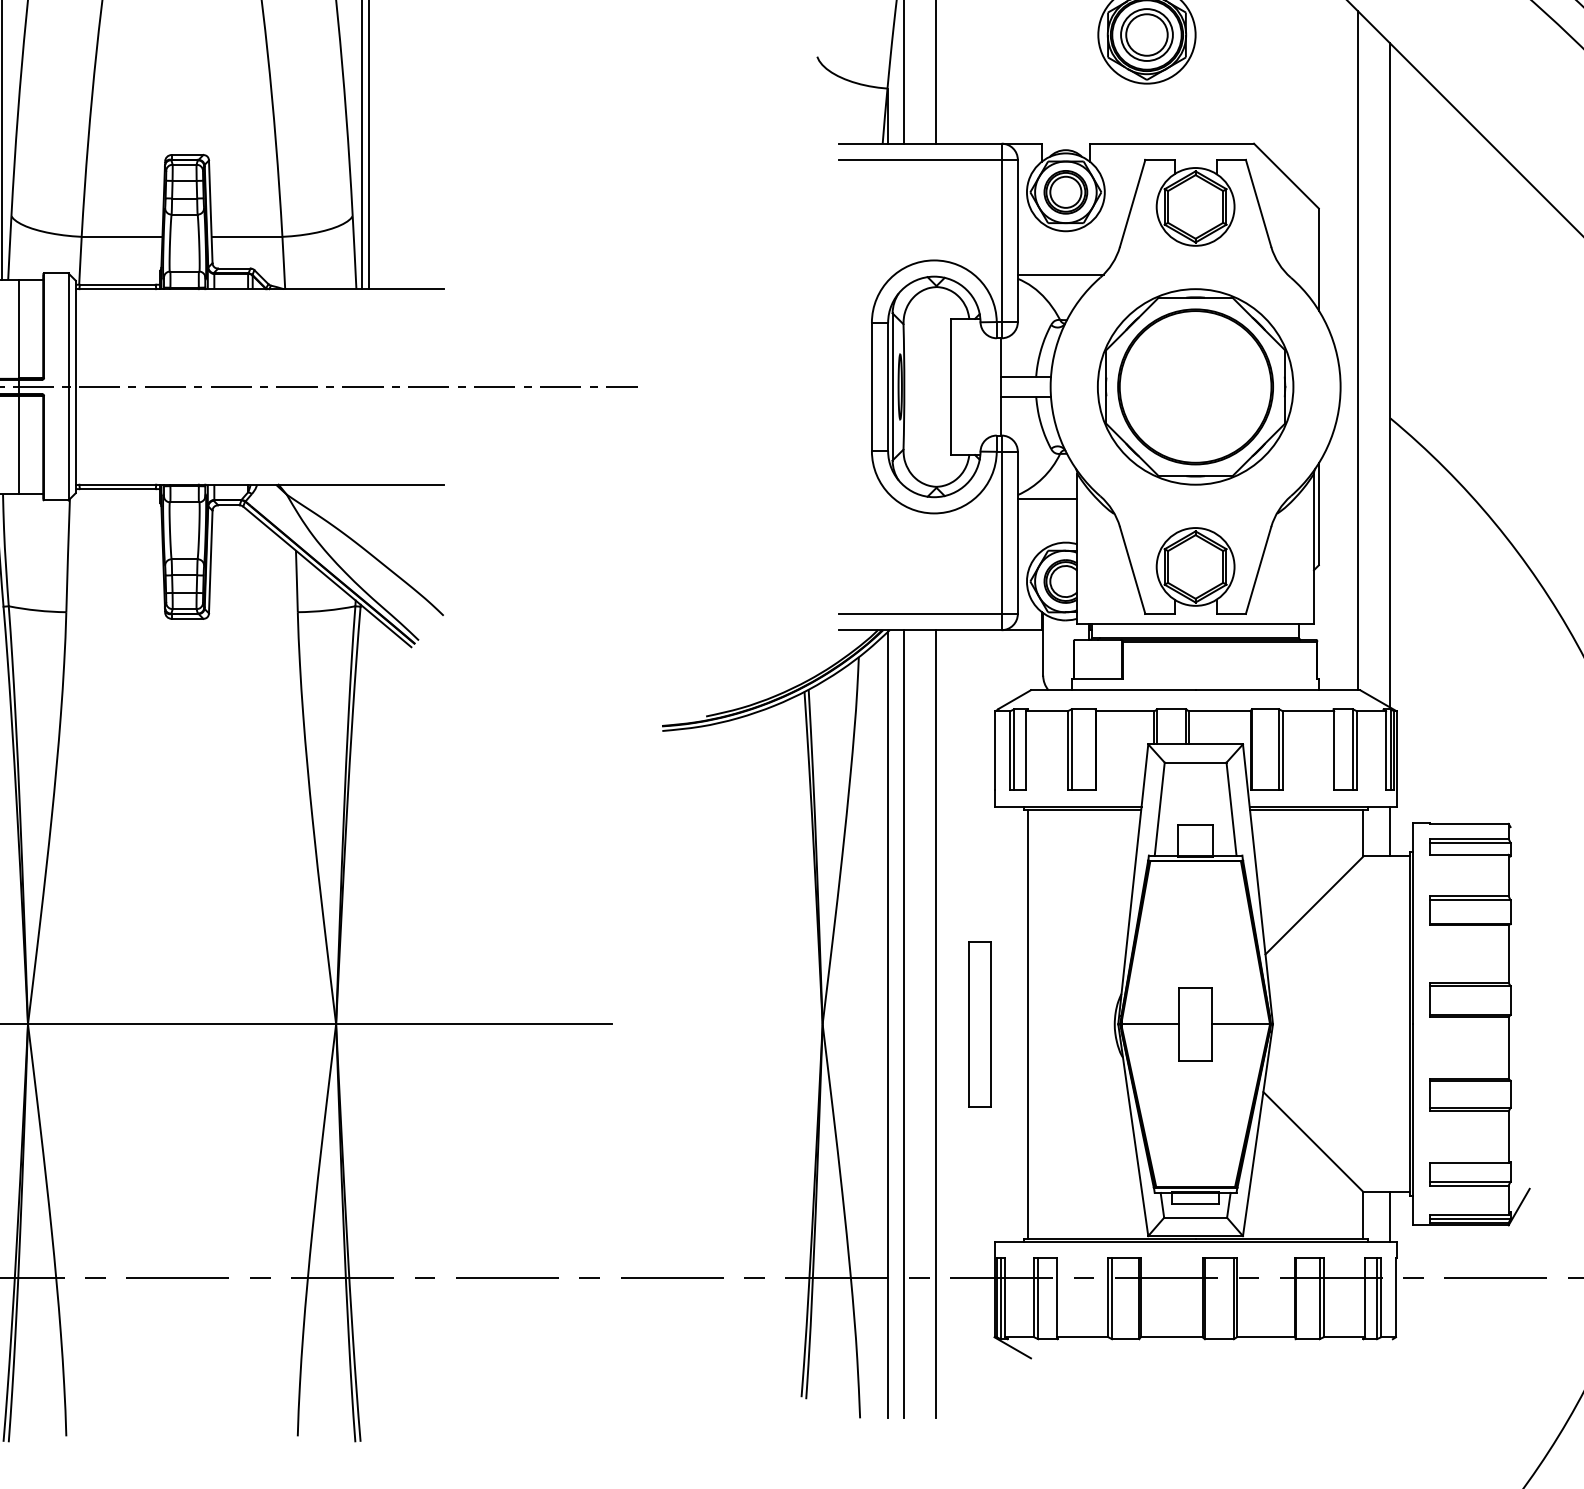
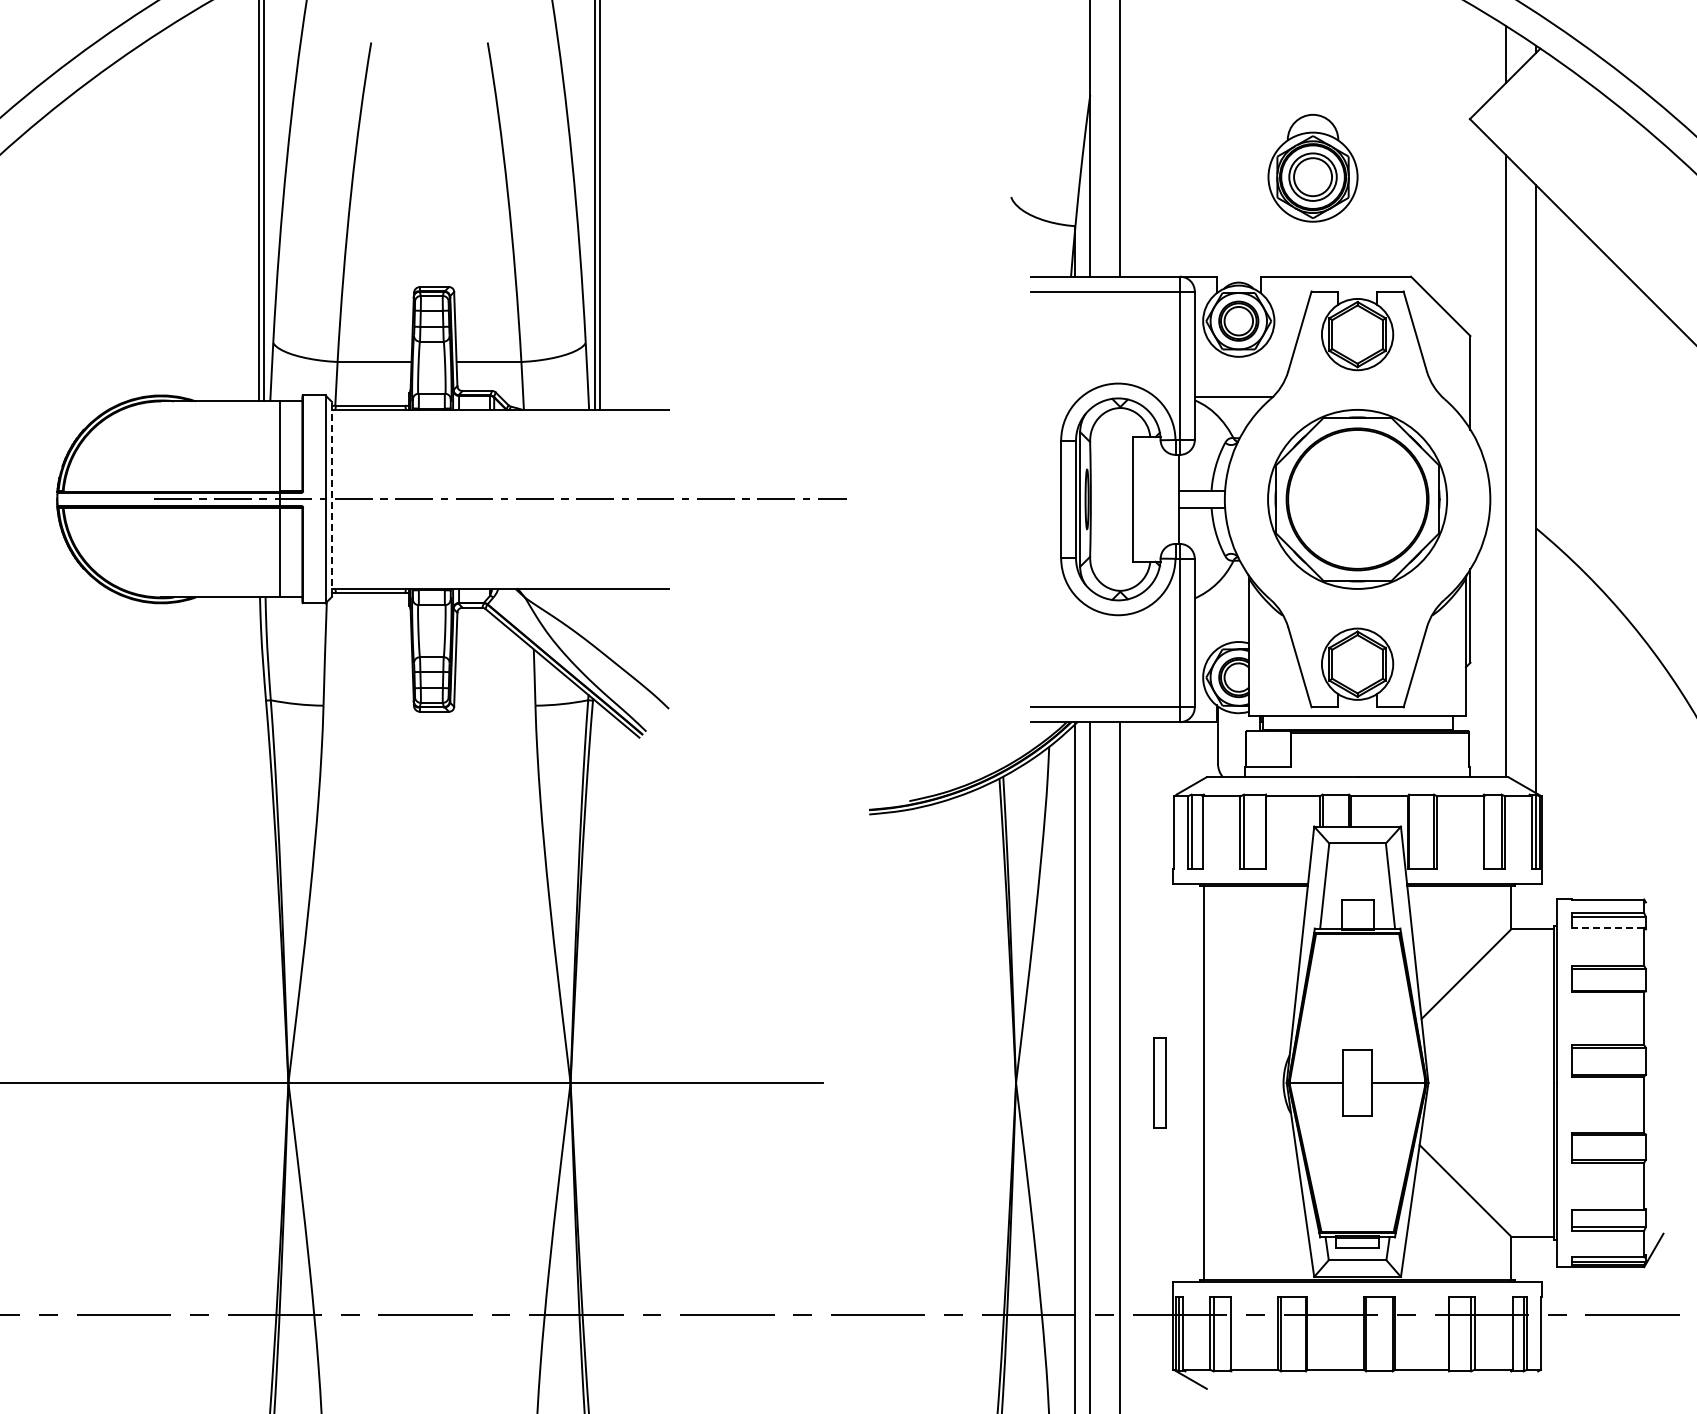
line: (76, 385) -> (332, 498), solid -> dashed
line: (1047, 499) -> (1221, 602), removed
line: (1389, 831) -> (1535, 906), removed
line: (1468, 854) -> (1607, 927), solid -> dashed
part: (979, 1023) -> (1159, 1082), size x0.6
line: (1389, 1215) -> (1535, 1258), removed

